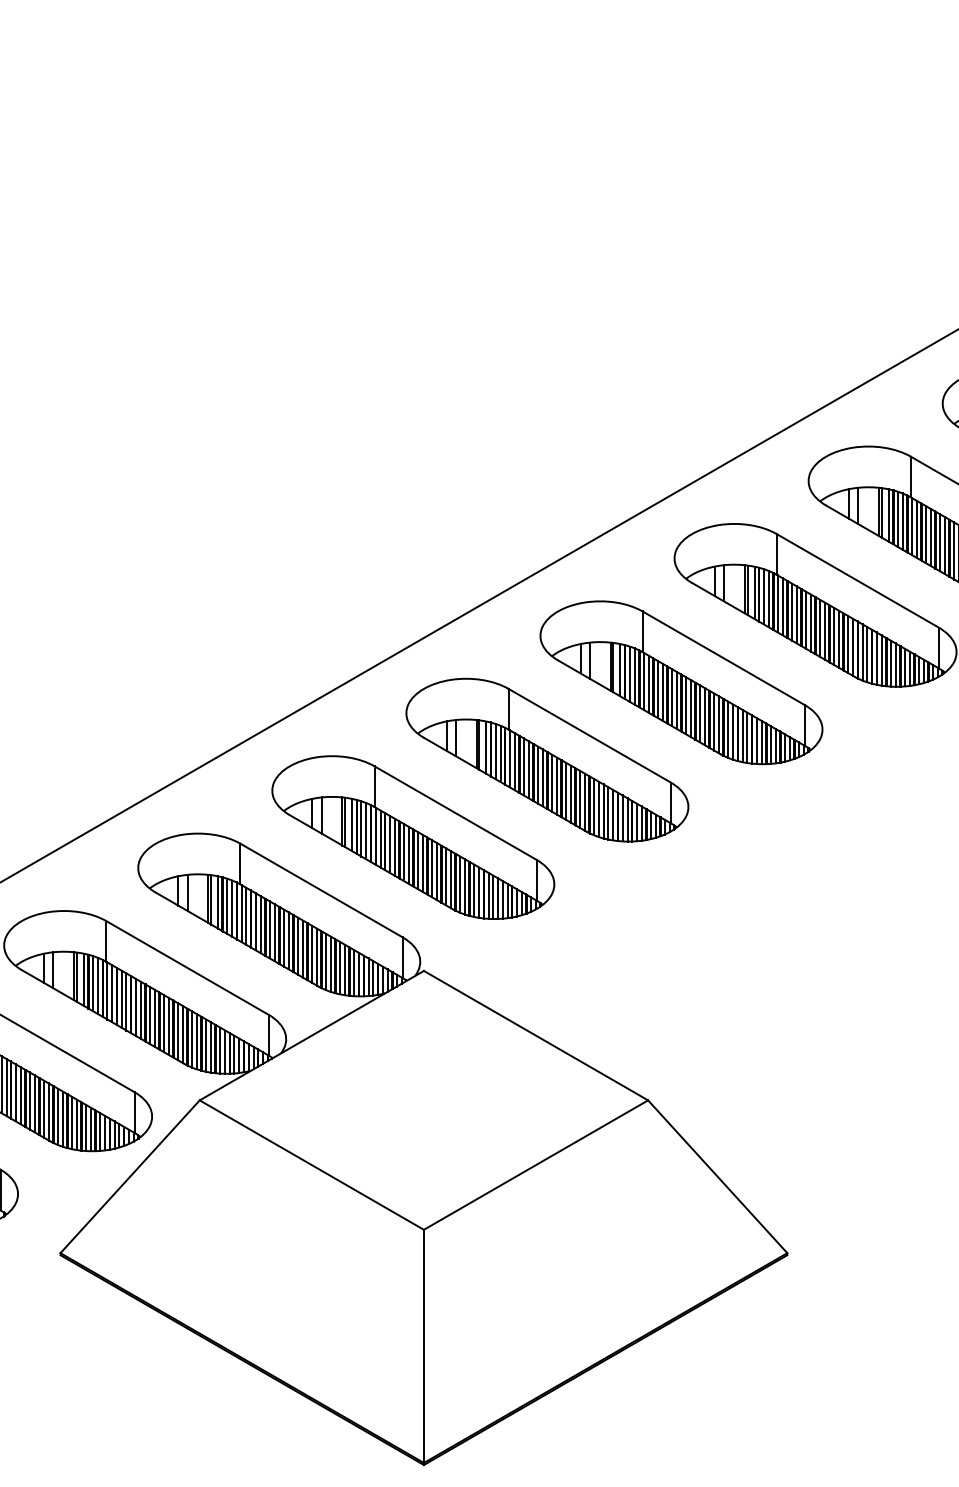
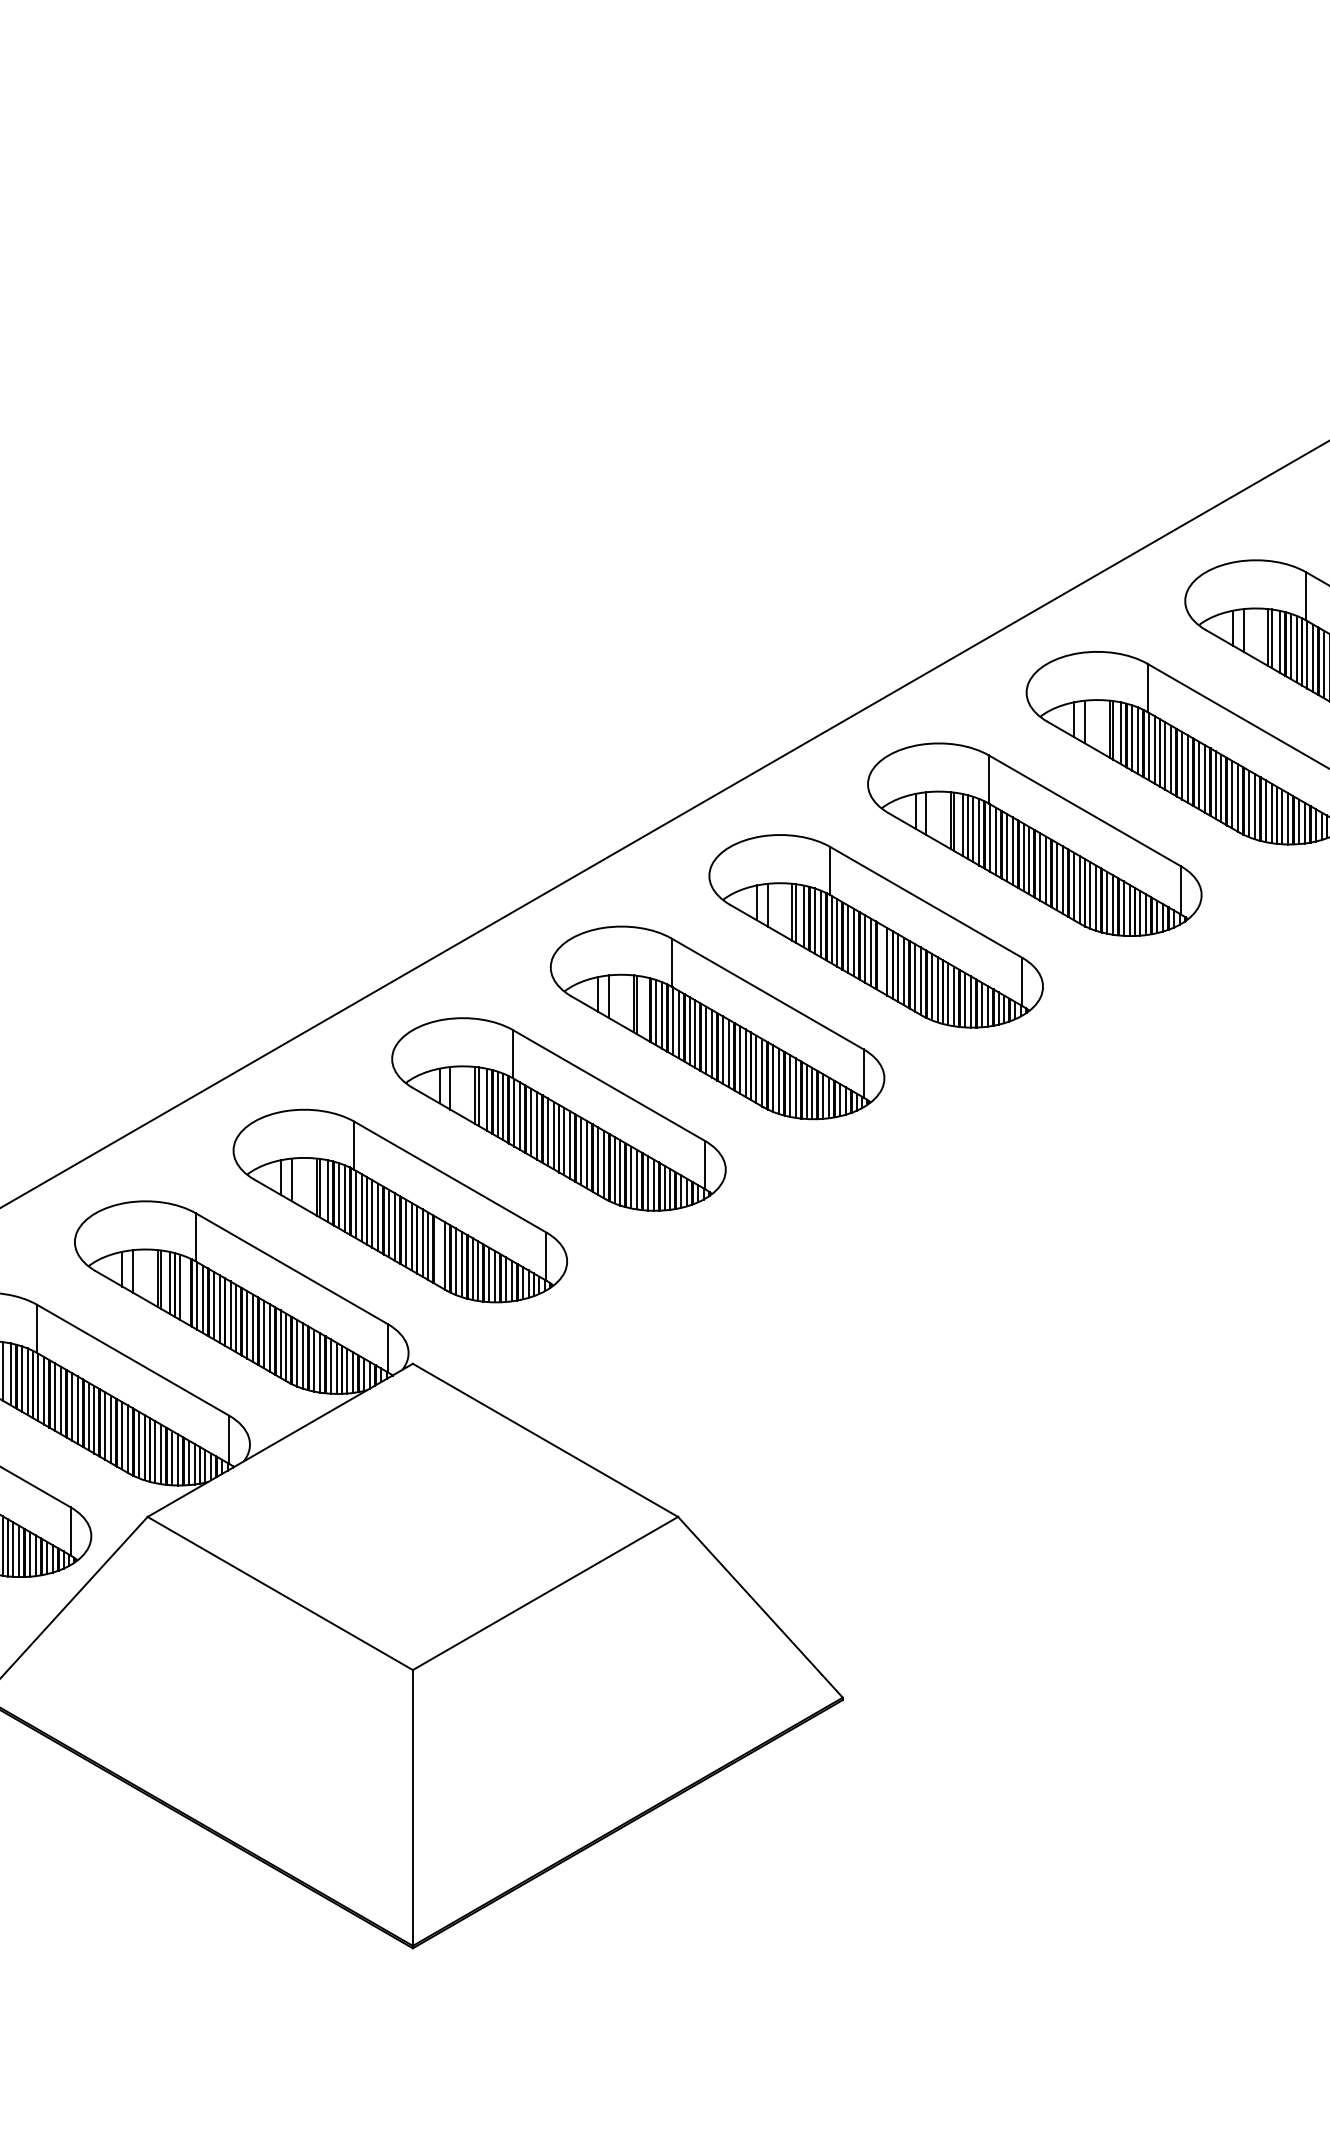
line: (820, 628) -> (881, 958), removed
line: (620, 670) -> (645, 1008), removed
line: (446, 876) -> (439, 1252), removed
line: (232, 908) -> (186, 1289), removed

